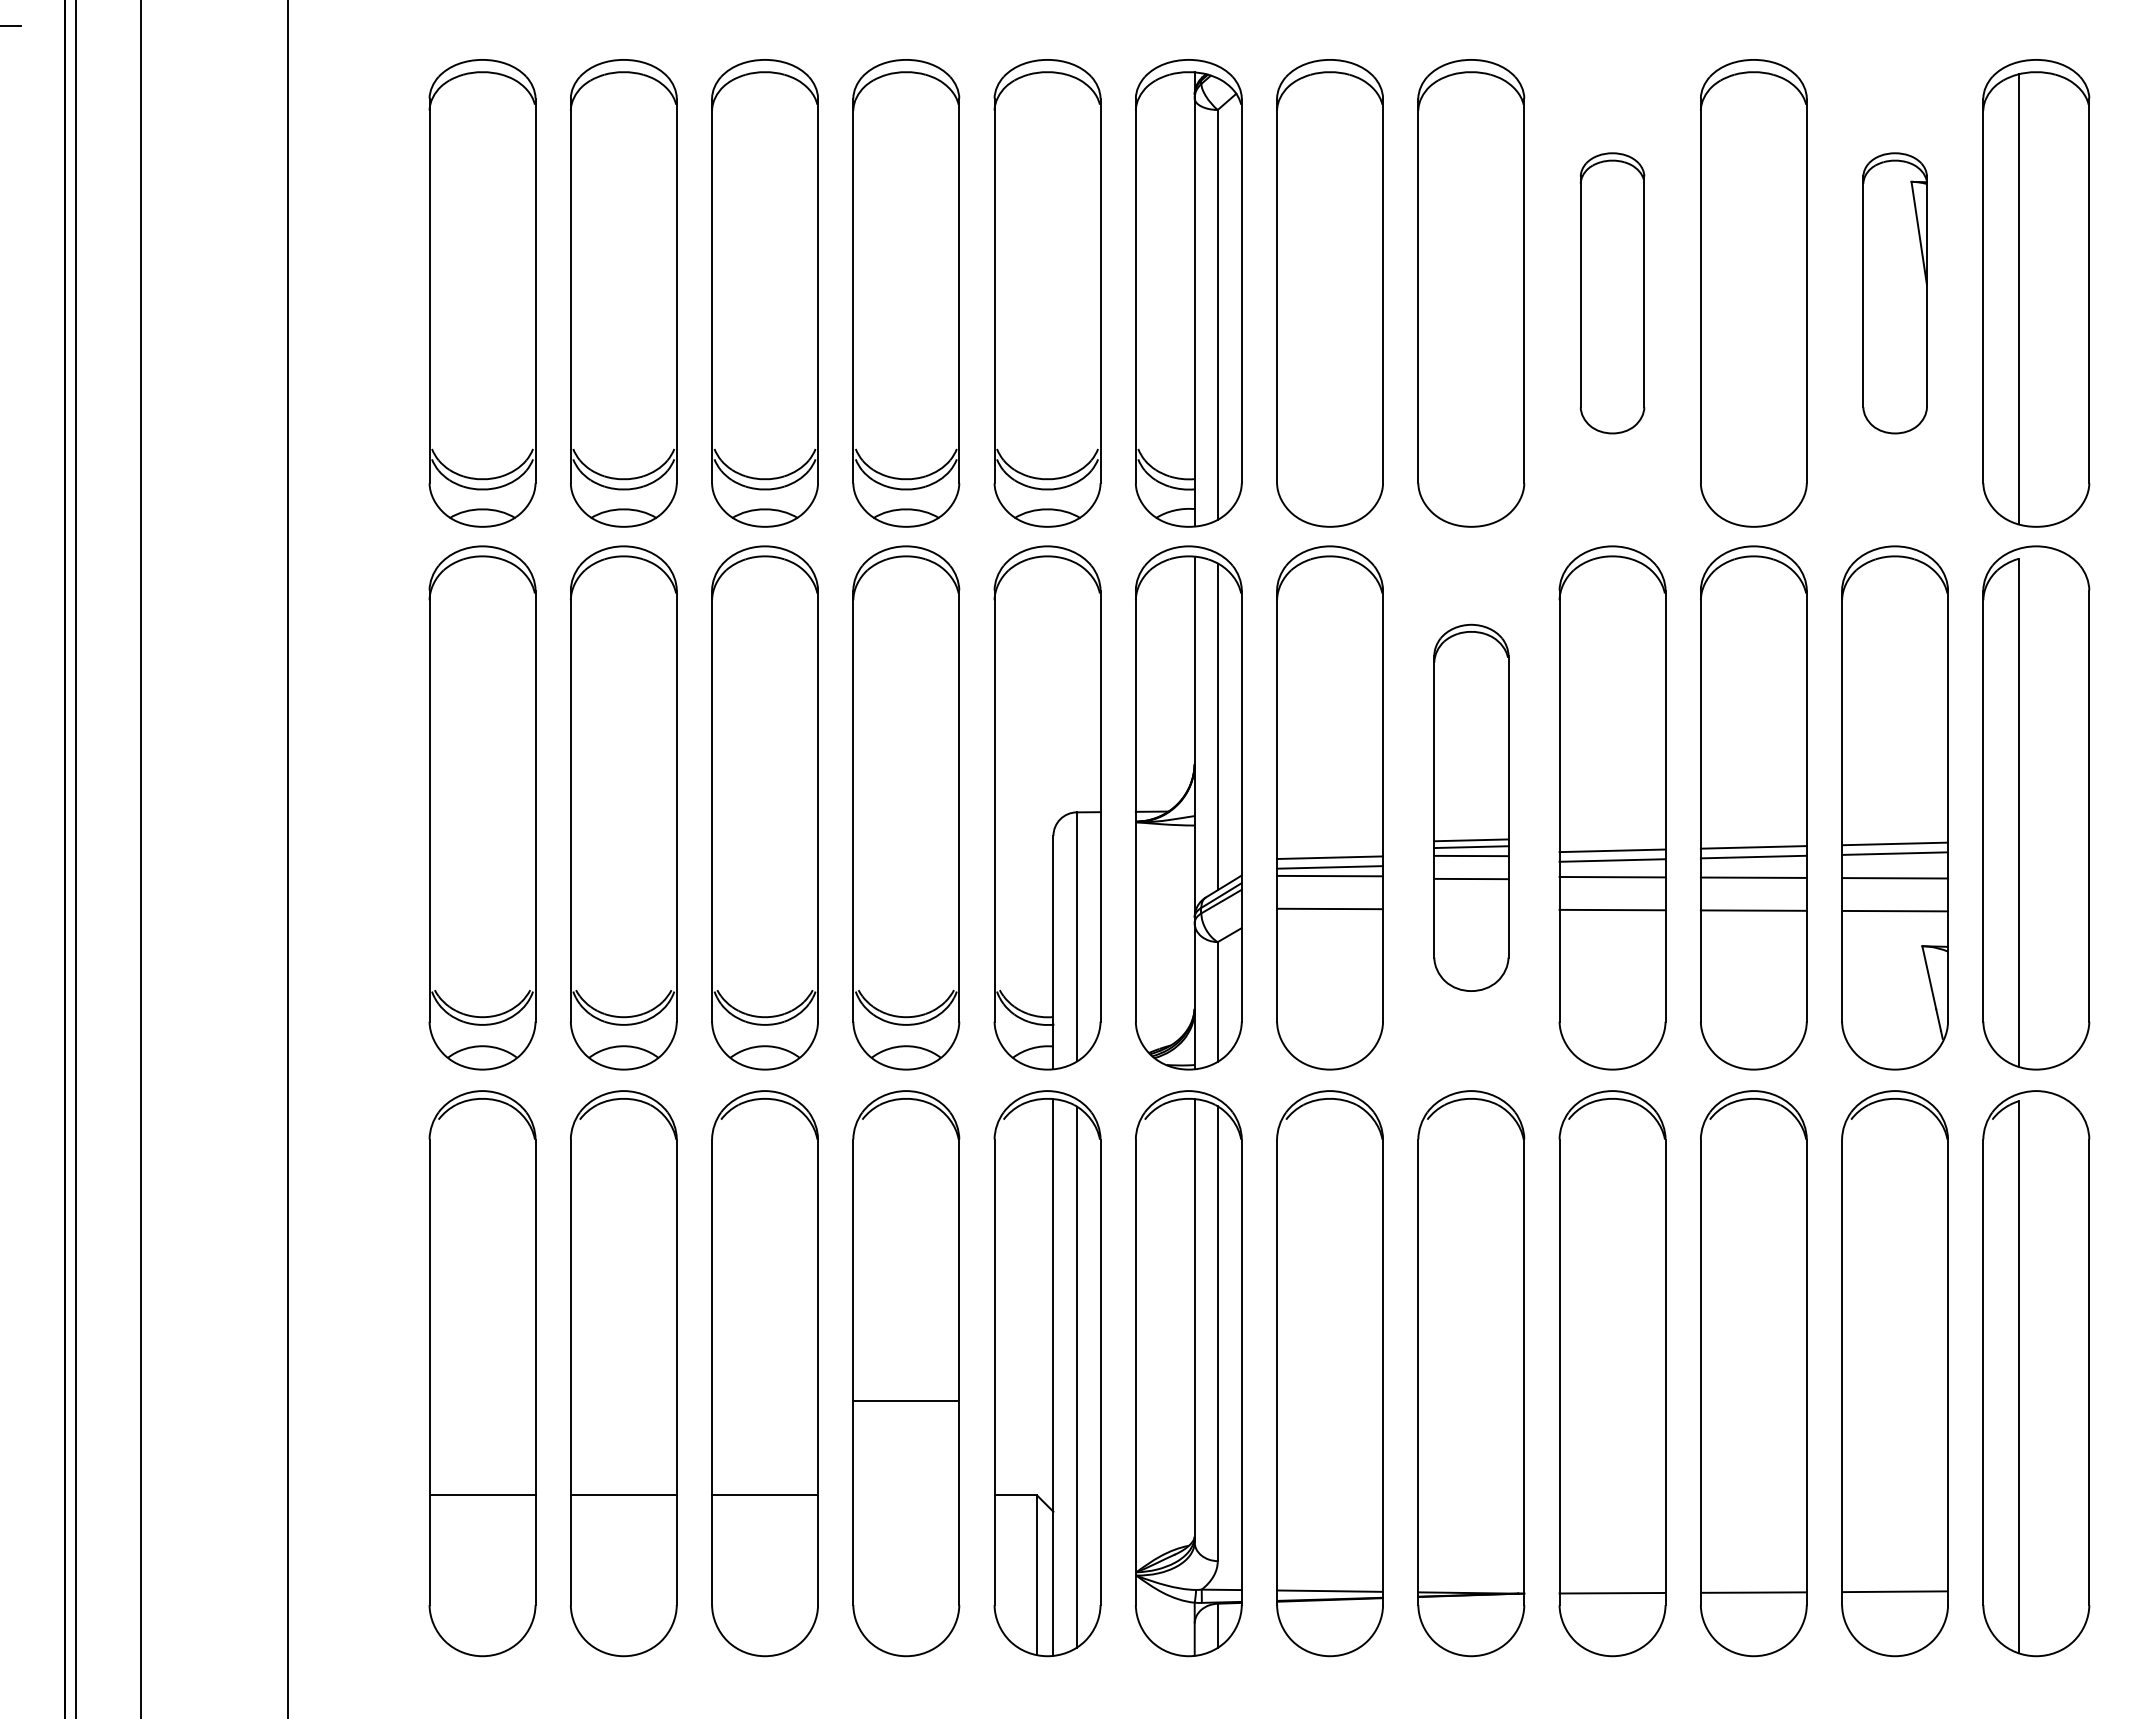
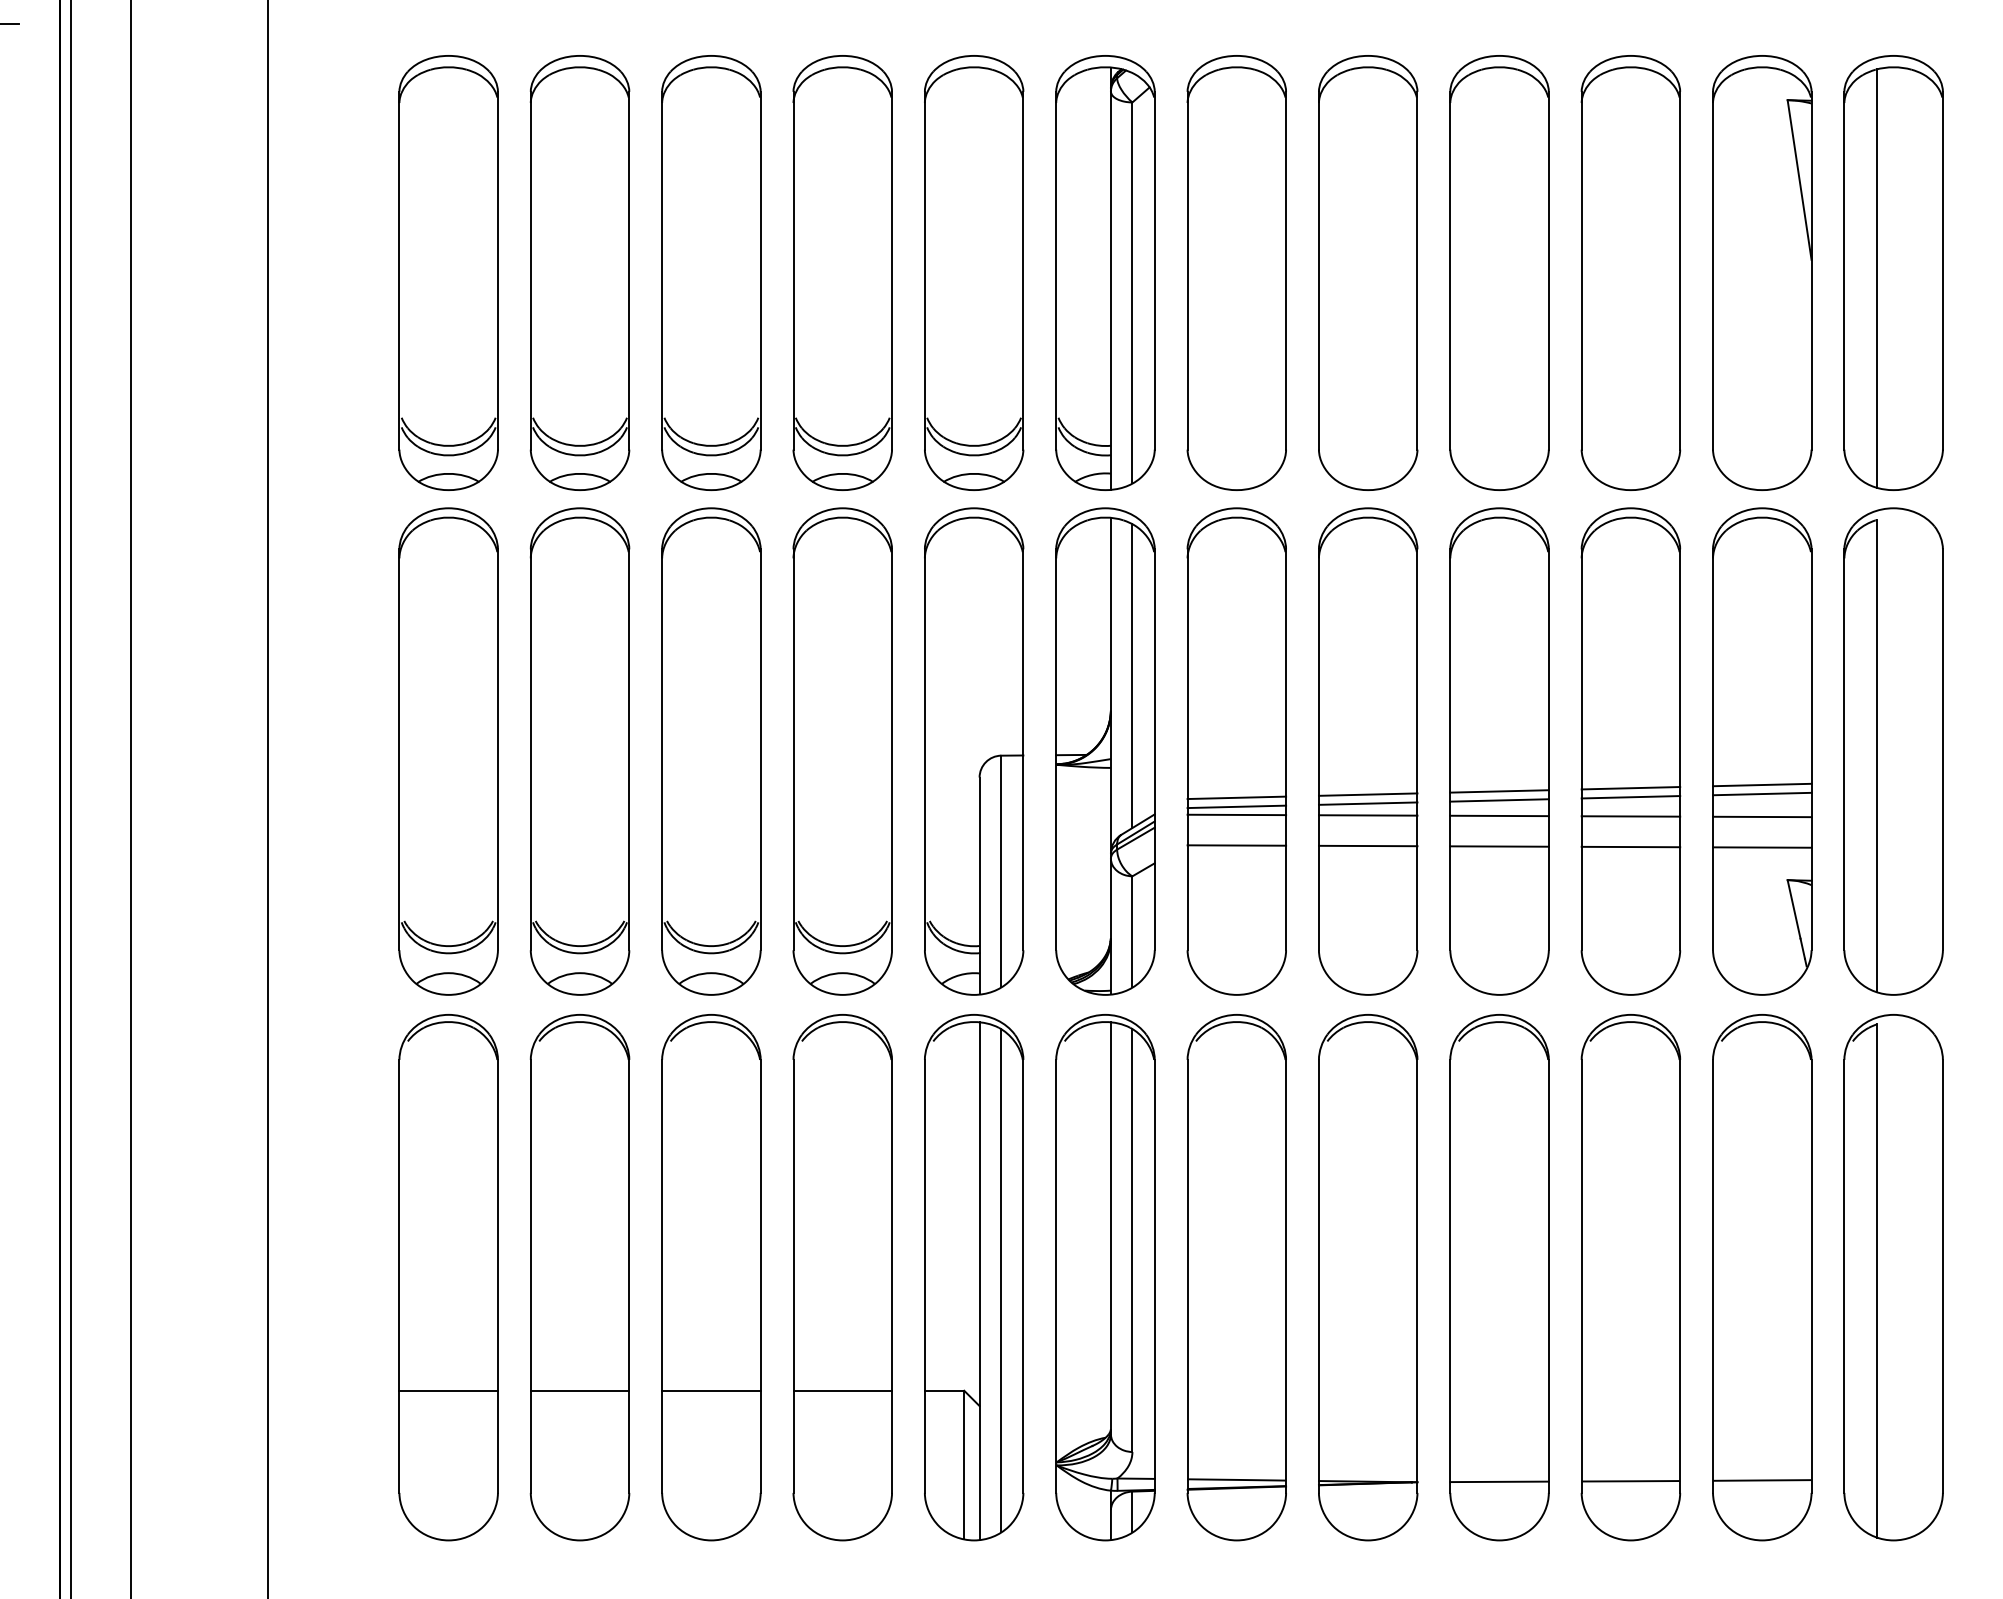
part: (1612, 292) -> (1499, 272), size x1.67
part: (1895, 292) -> (1762, 272), size x1.67
part: (1471, 807) -> (1368, 751), size x1.43
line: (906, 1400) -> (842, 1390), moved

